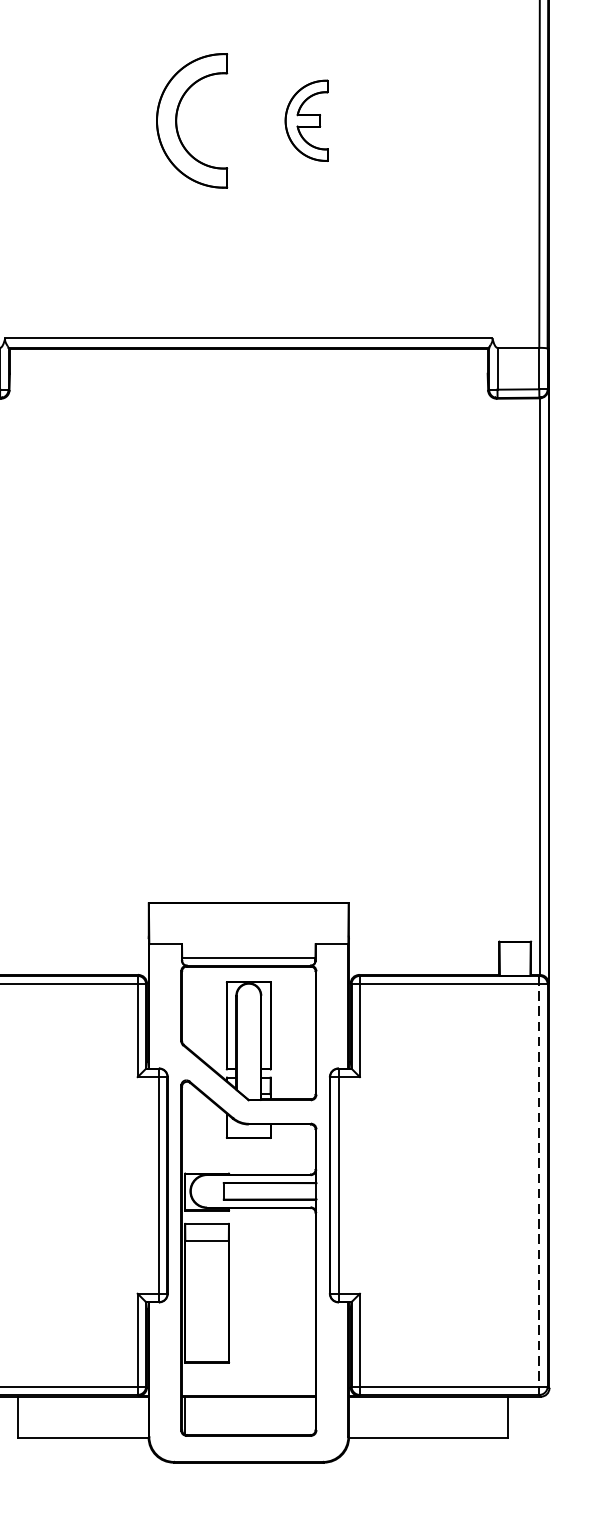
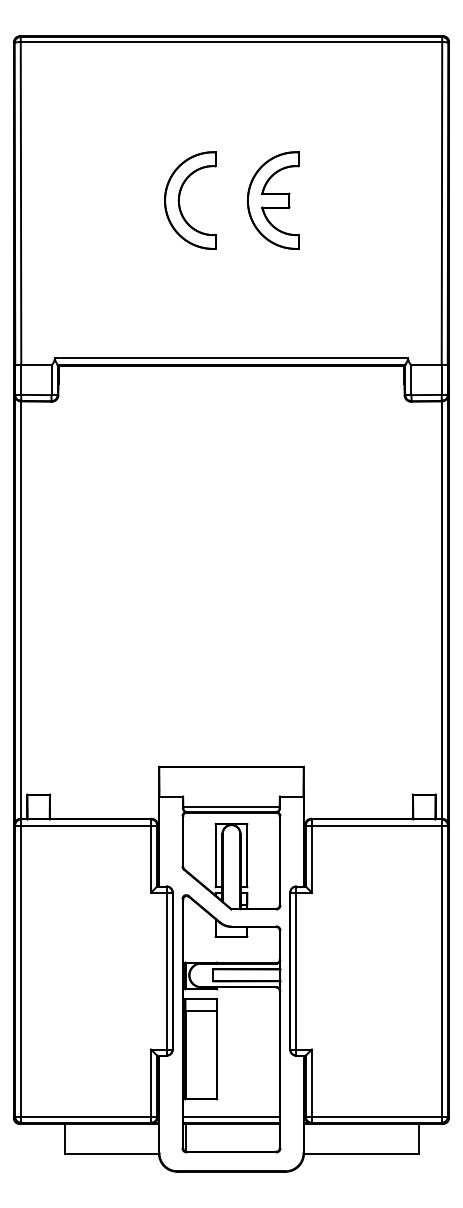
part: (306, 120) -> (273, 200), size x1.67
line: (538, 1185) -> (441, 971), dashed -> solid
line: (248, 1387) -> (231, 1117), added

